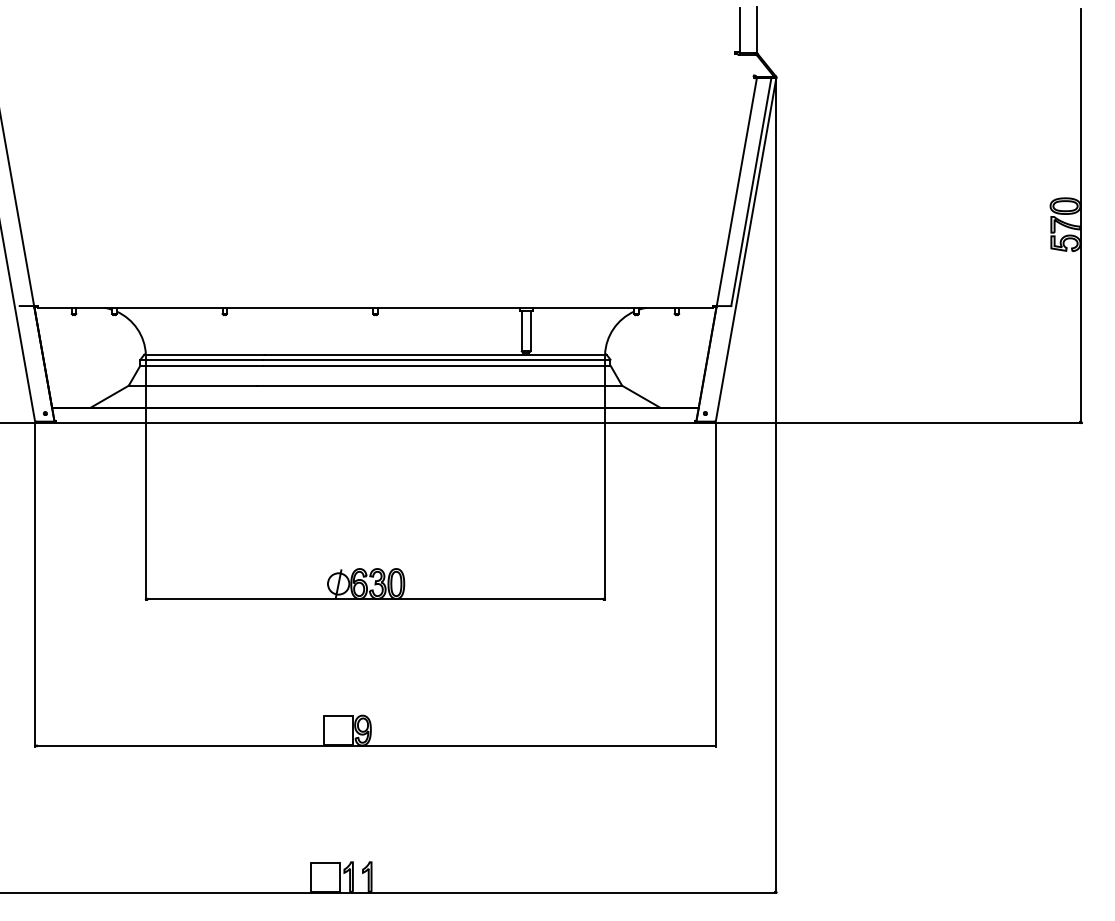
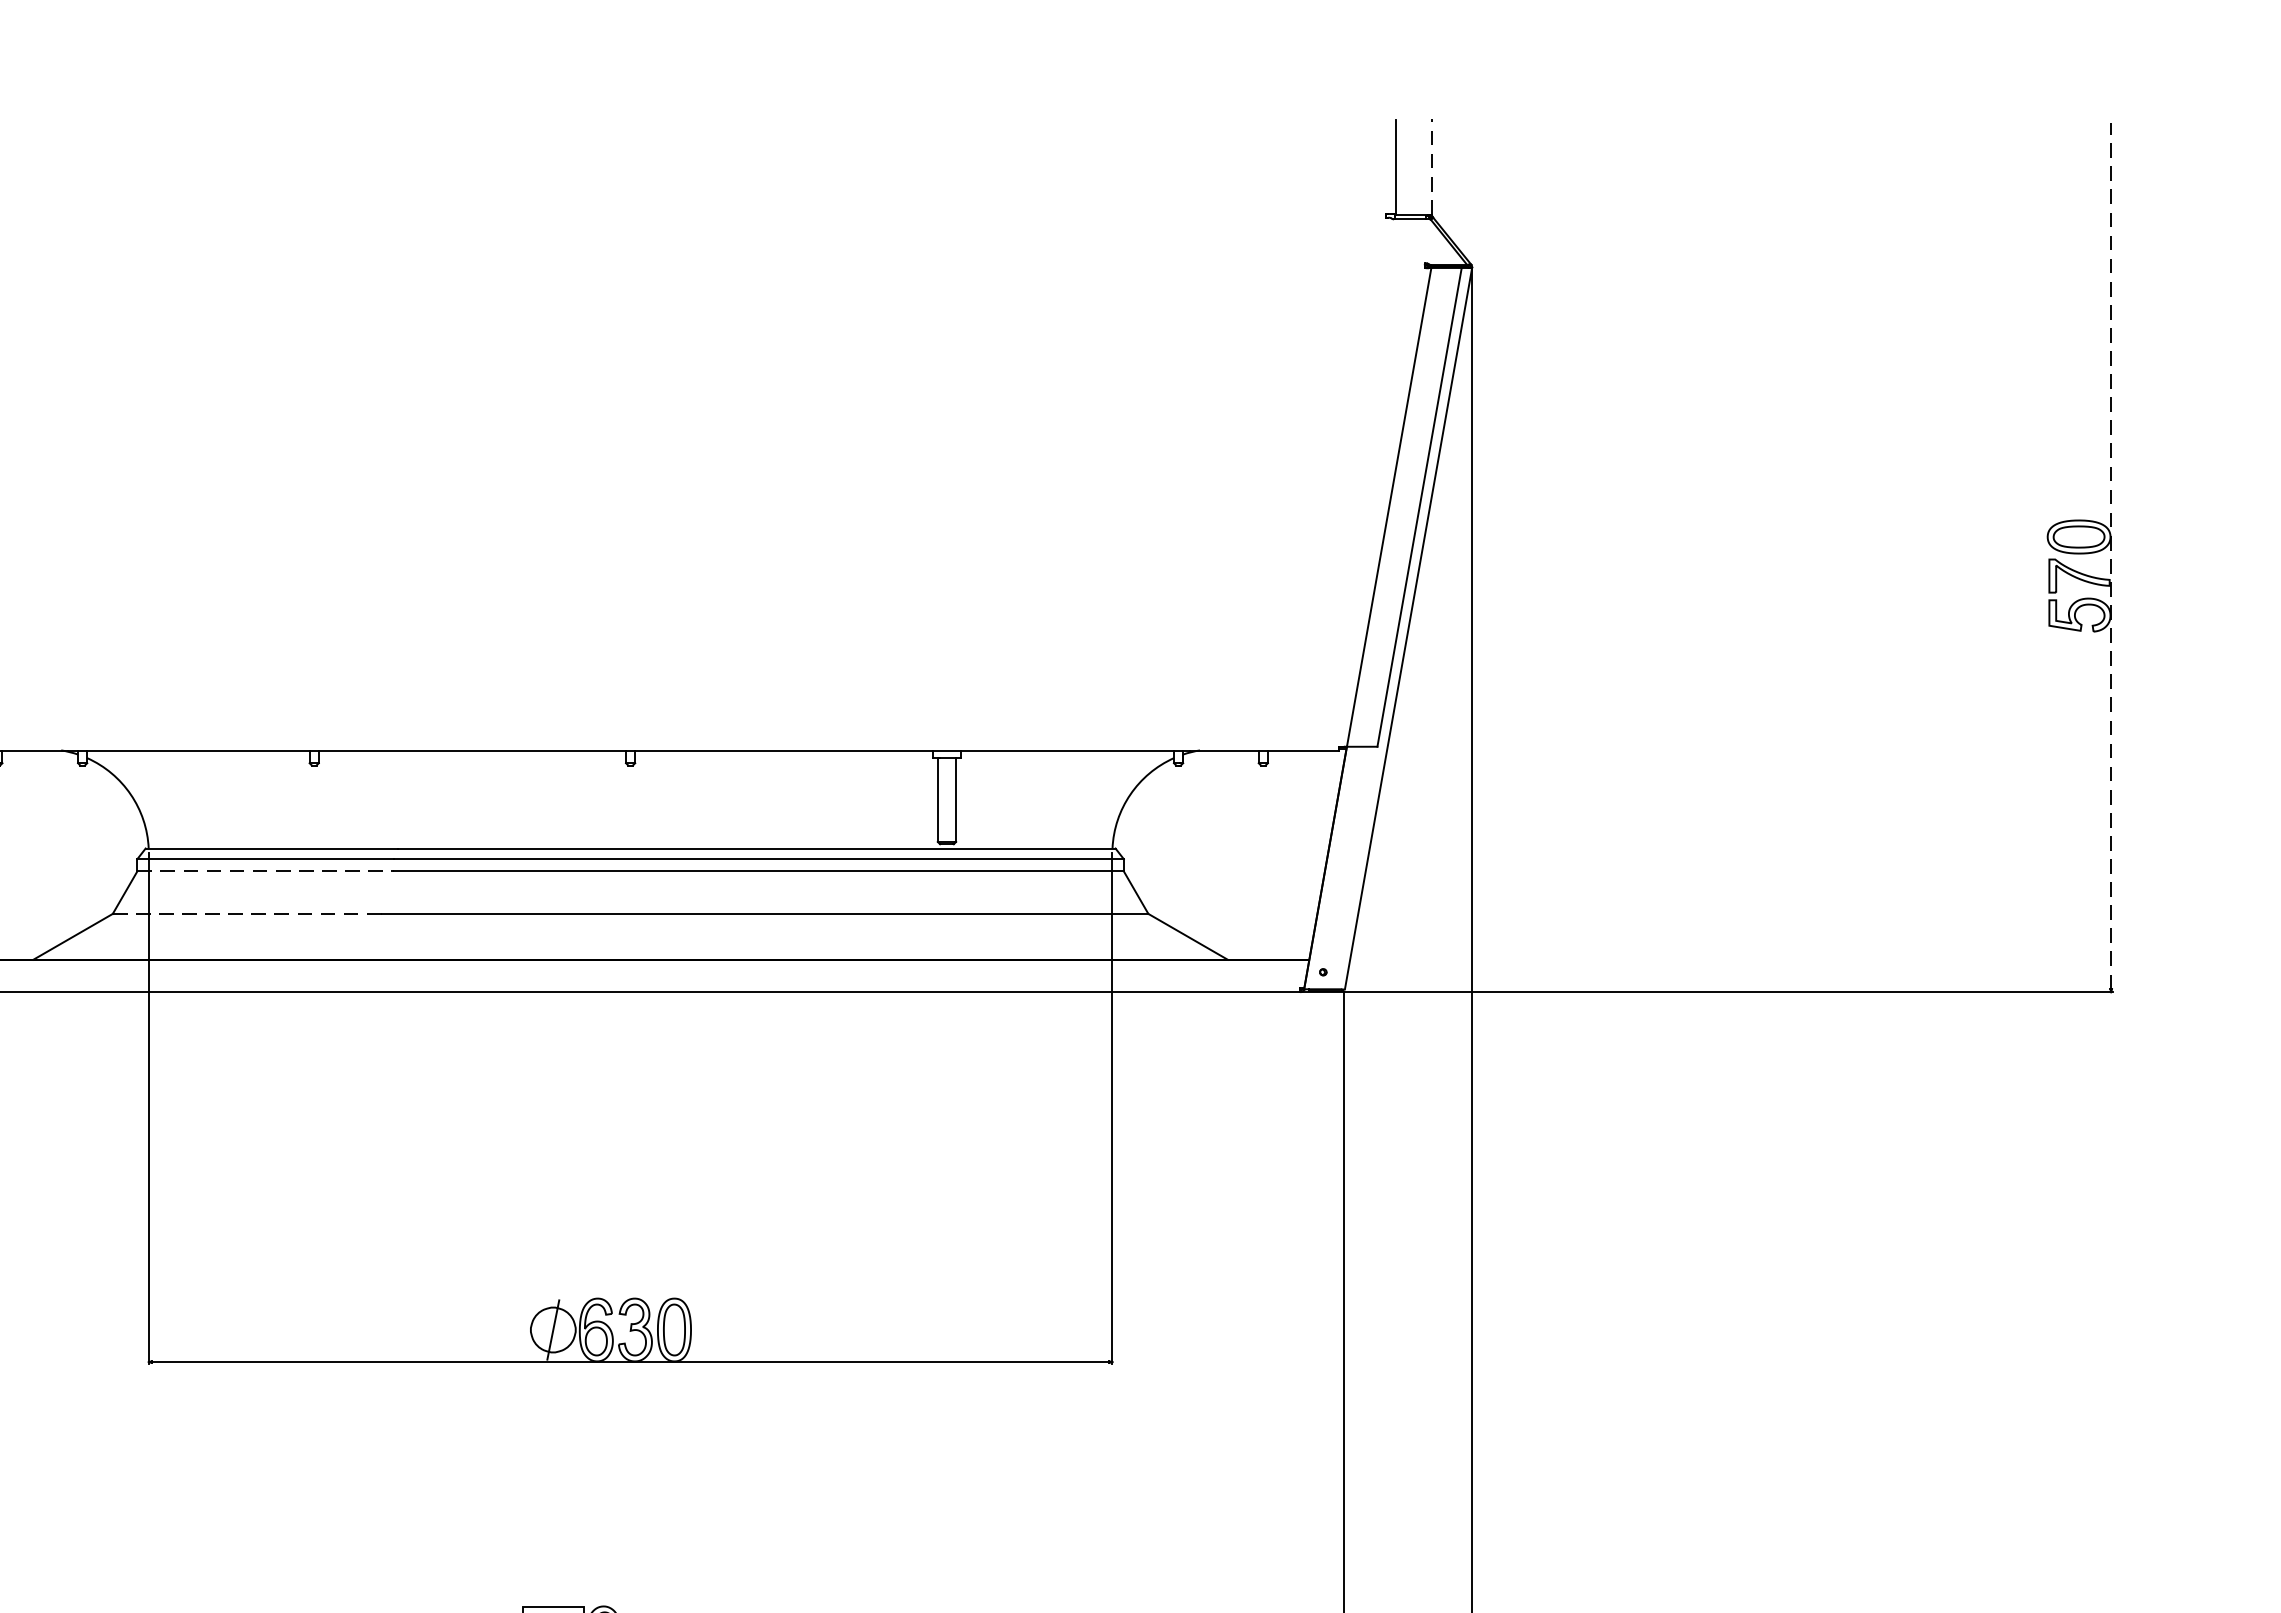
line: (757, 29) -> (1432, 166), solid -> dashed
line: (1080, 214) -> (2110, 554), solid -> dashed
line: (202, 365) -> (267, 871), solid -> dashed
line: (193, 385) -> (248, 913), solid -> dashed

